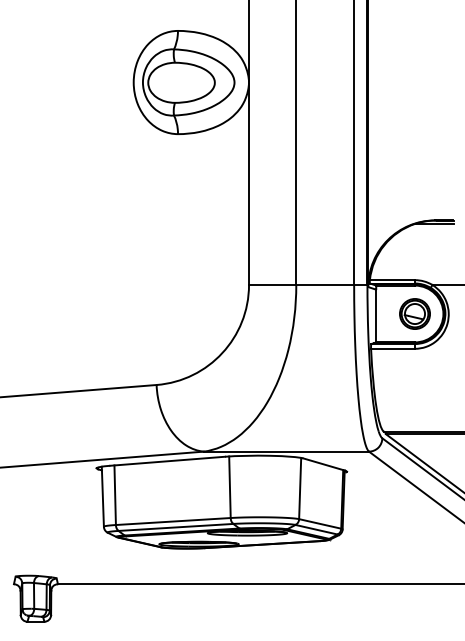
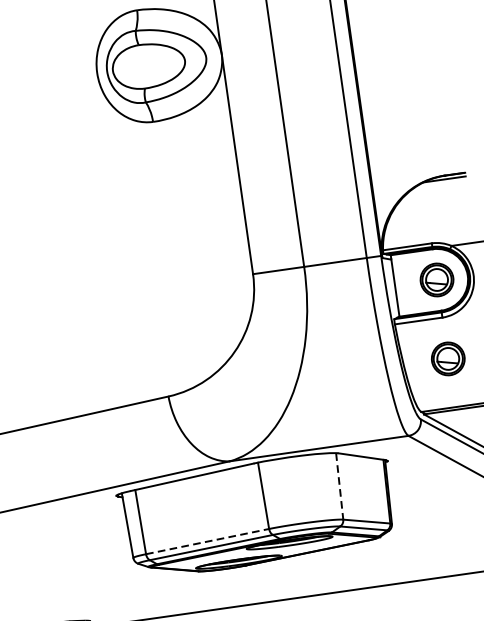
part: (414, 386) -> (447, 358), added
line: (300, 488) -> (340, 486), solid -> dashed
line: (173, 521) -> (207, 541), solid -> dashed

